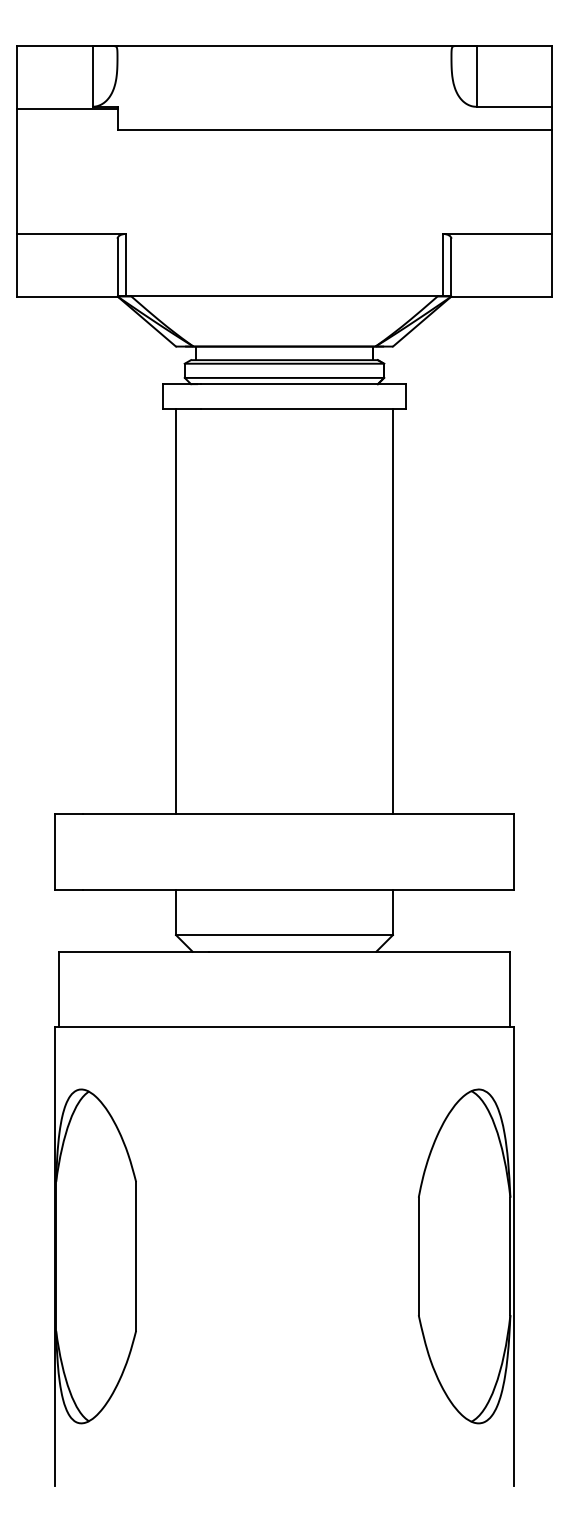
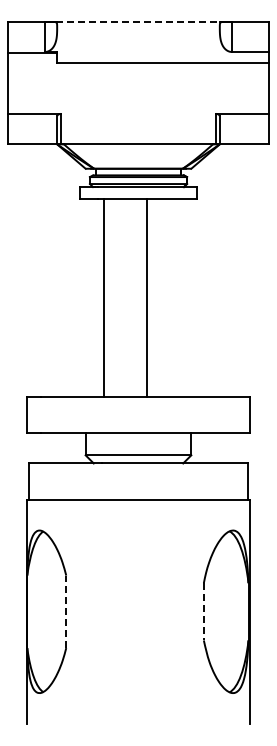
line: (284, 46) -> (138, 22), solid -> dashed
line: (175, 610) -> (103, 297), moved
line: (393, 610) -> (147, 297), moved
line: (136, 1255) -> (66, 611), solid -> dashed
line: (417, 1255) -> (203, 611), solid -> dashed

